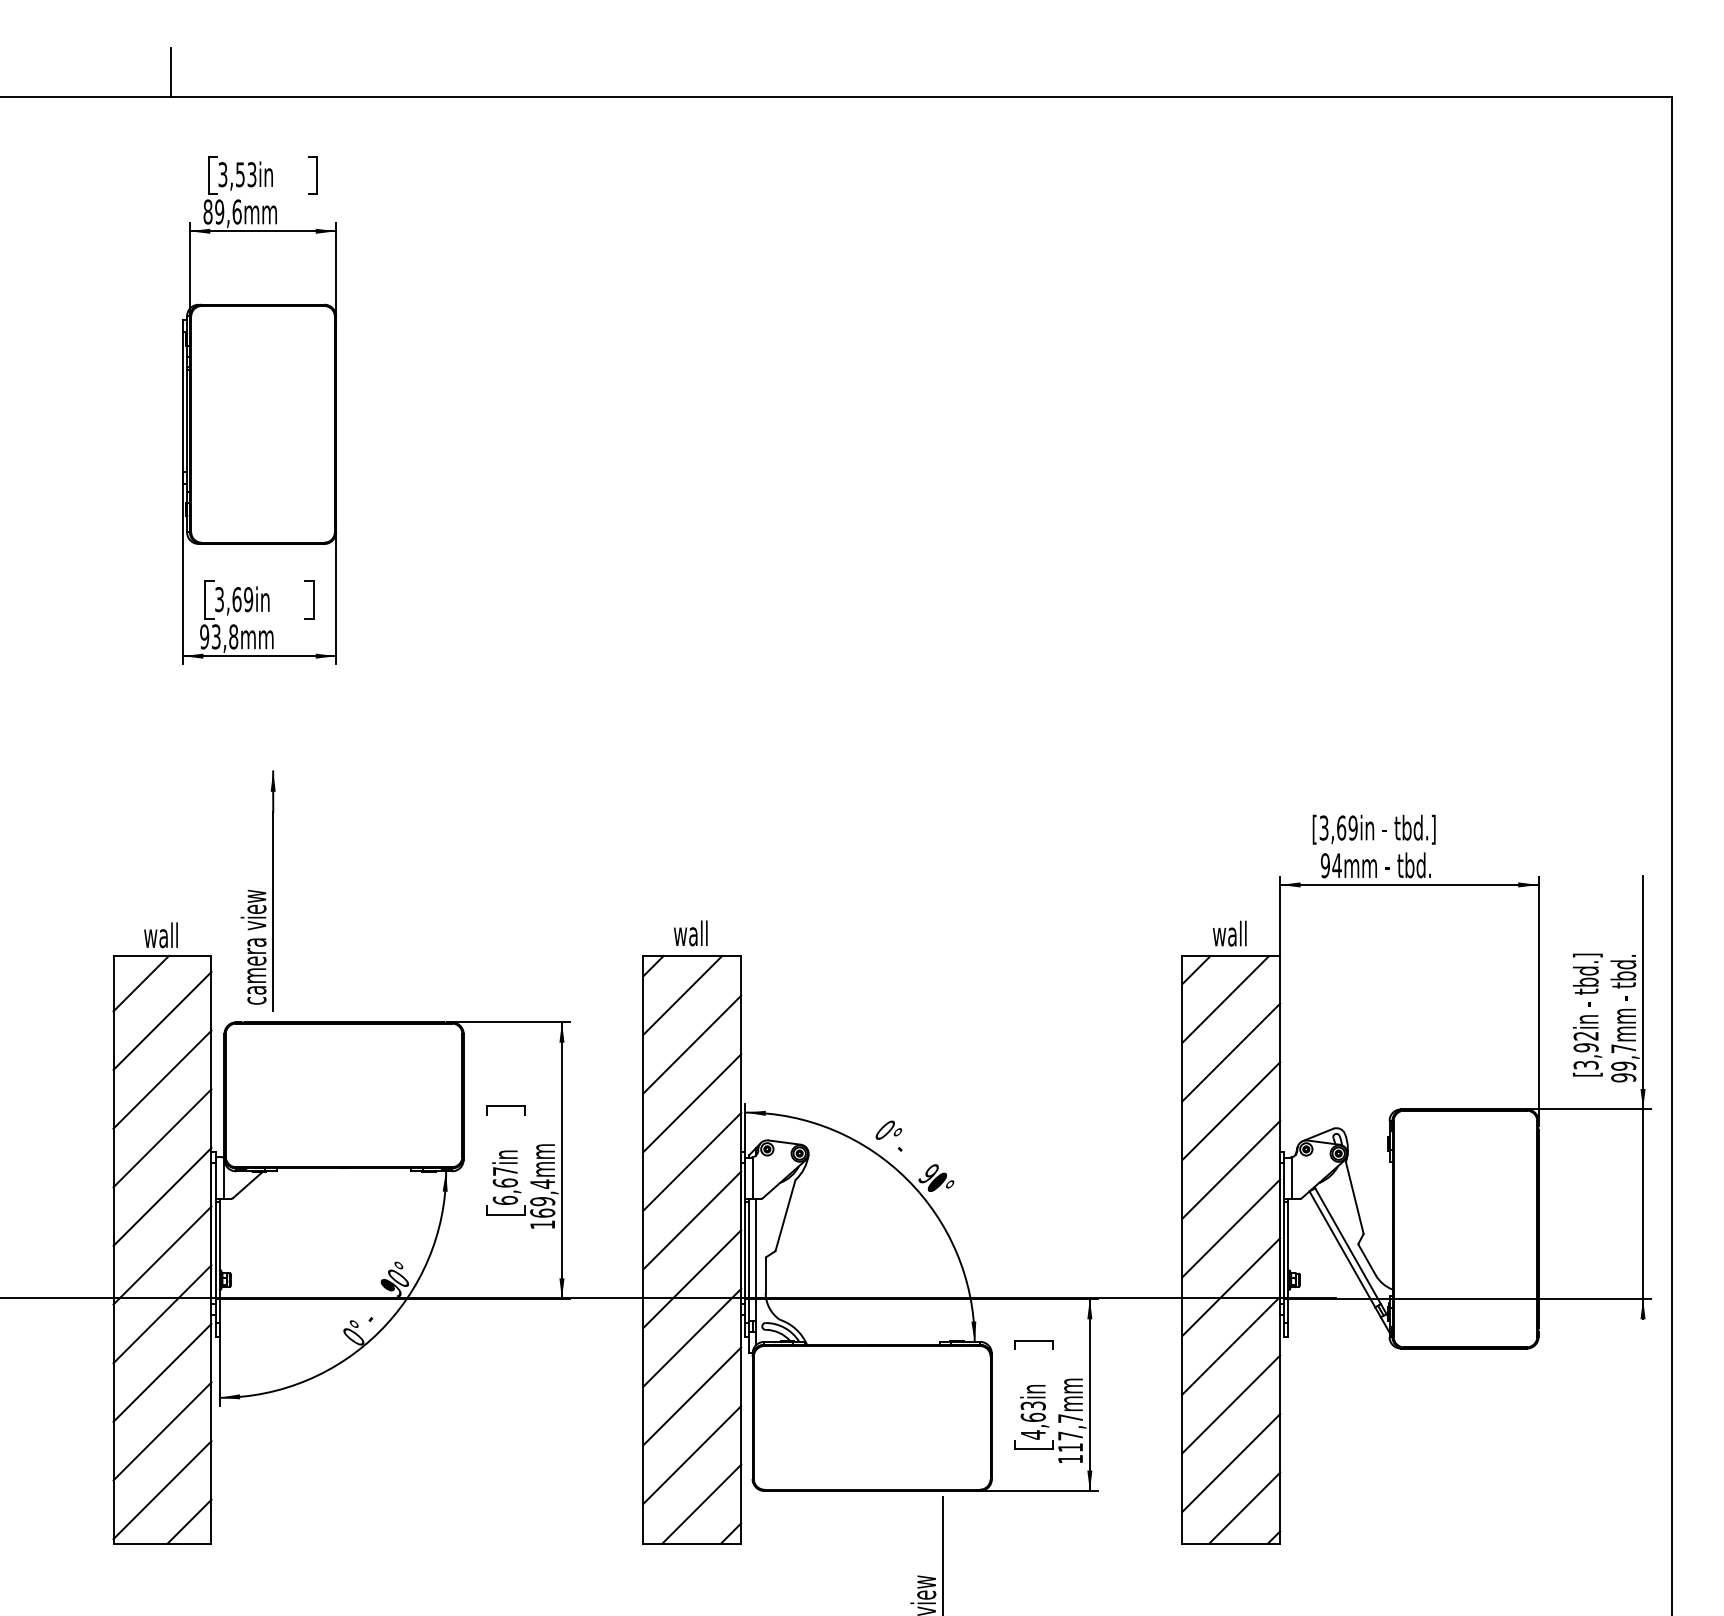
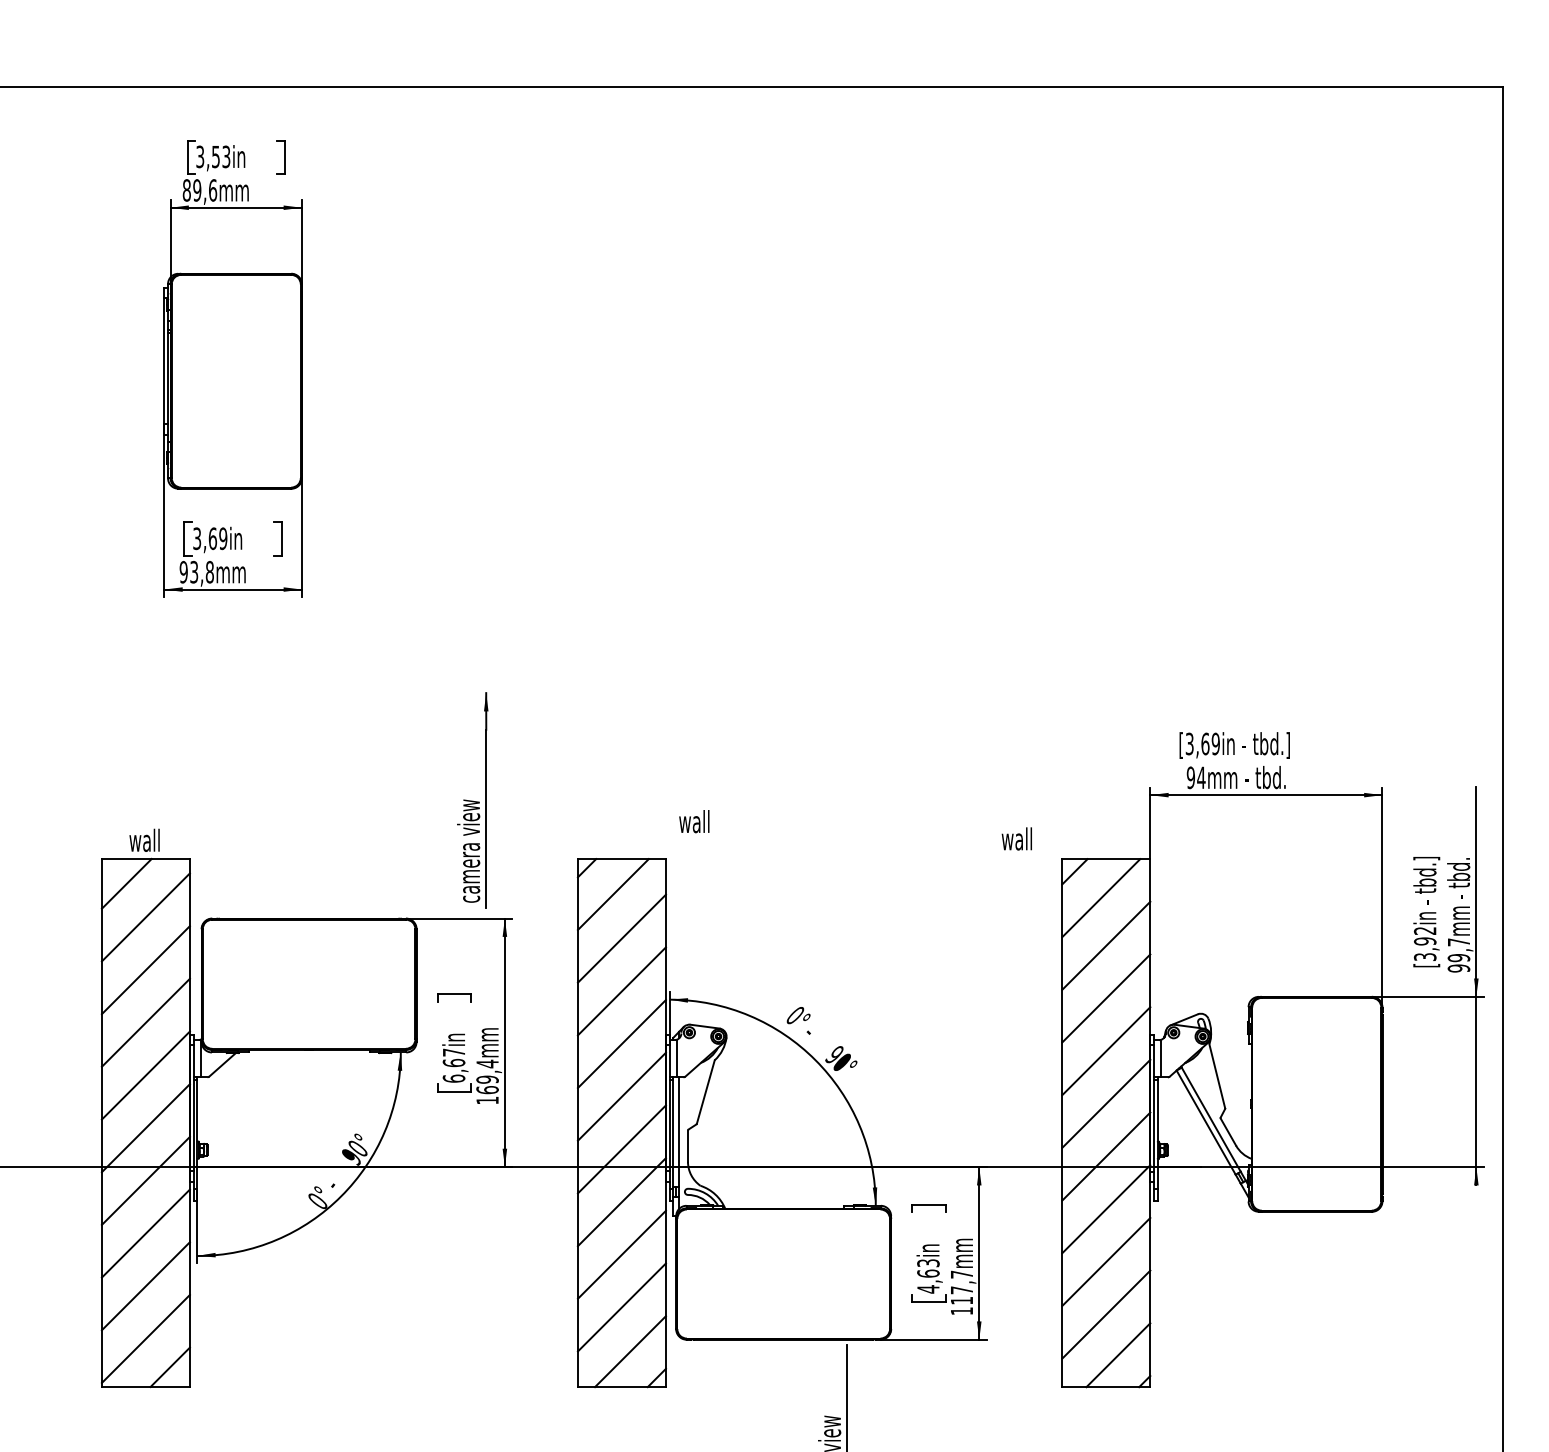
line: (170, 72) -> (153, 65), removed
part: (257, 890) -> (472, 800), moved
text: (690, 933) -> (694, 821), moved
text: (1229, 933) -> (1016, 838), moved

